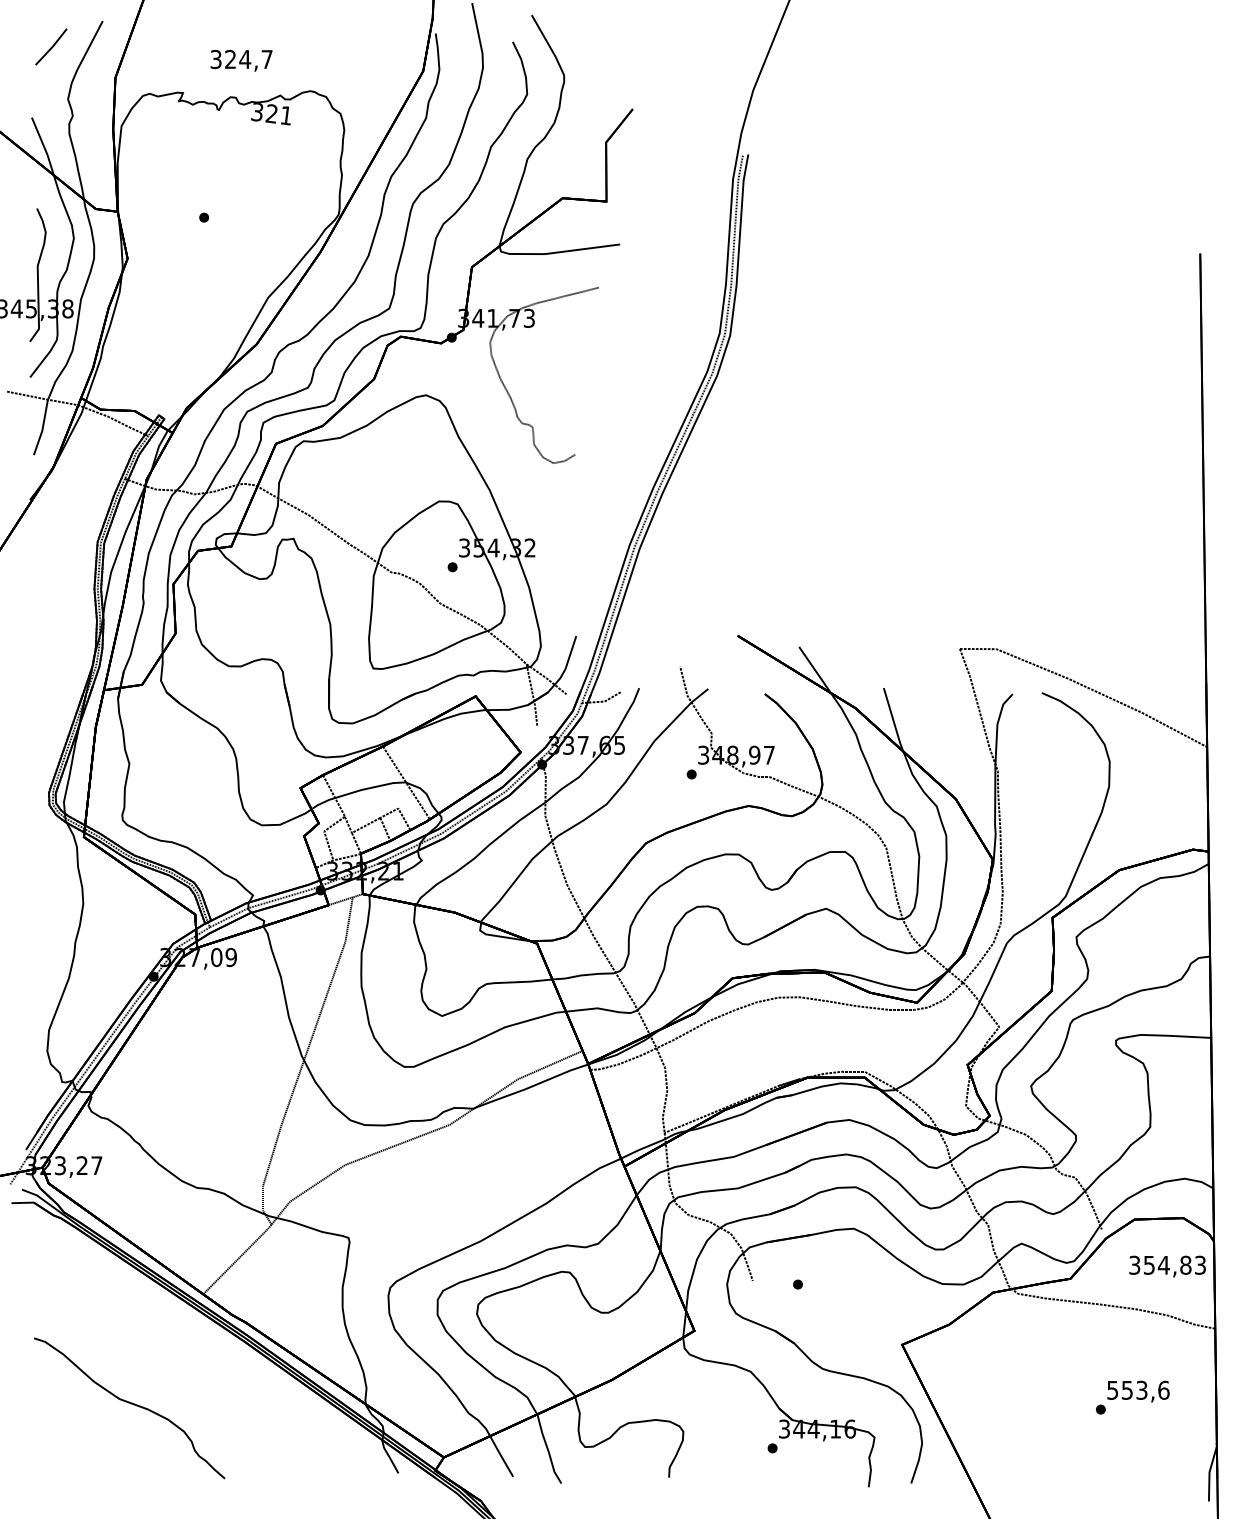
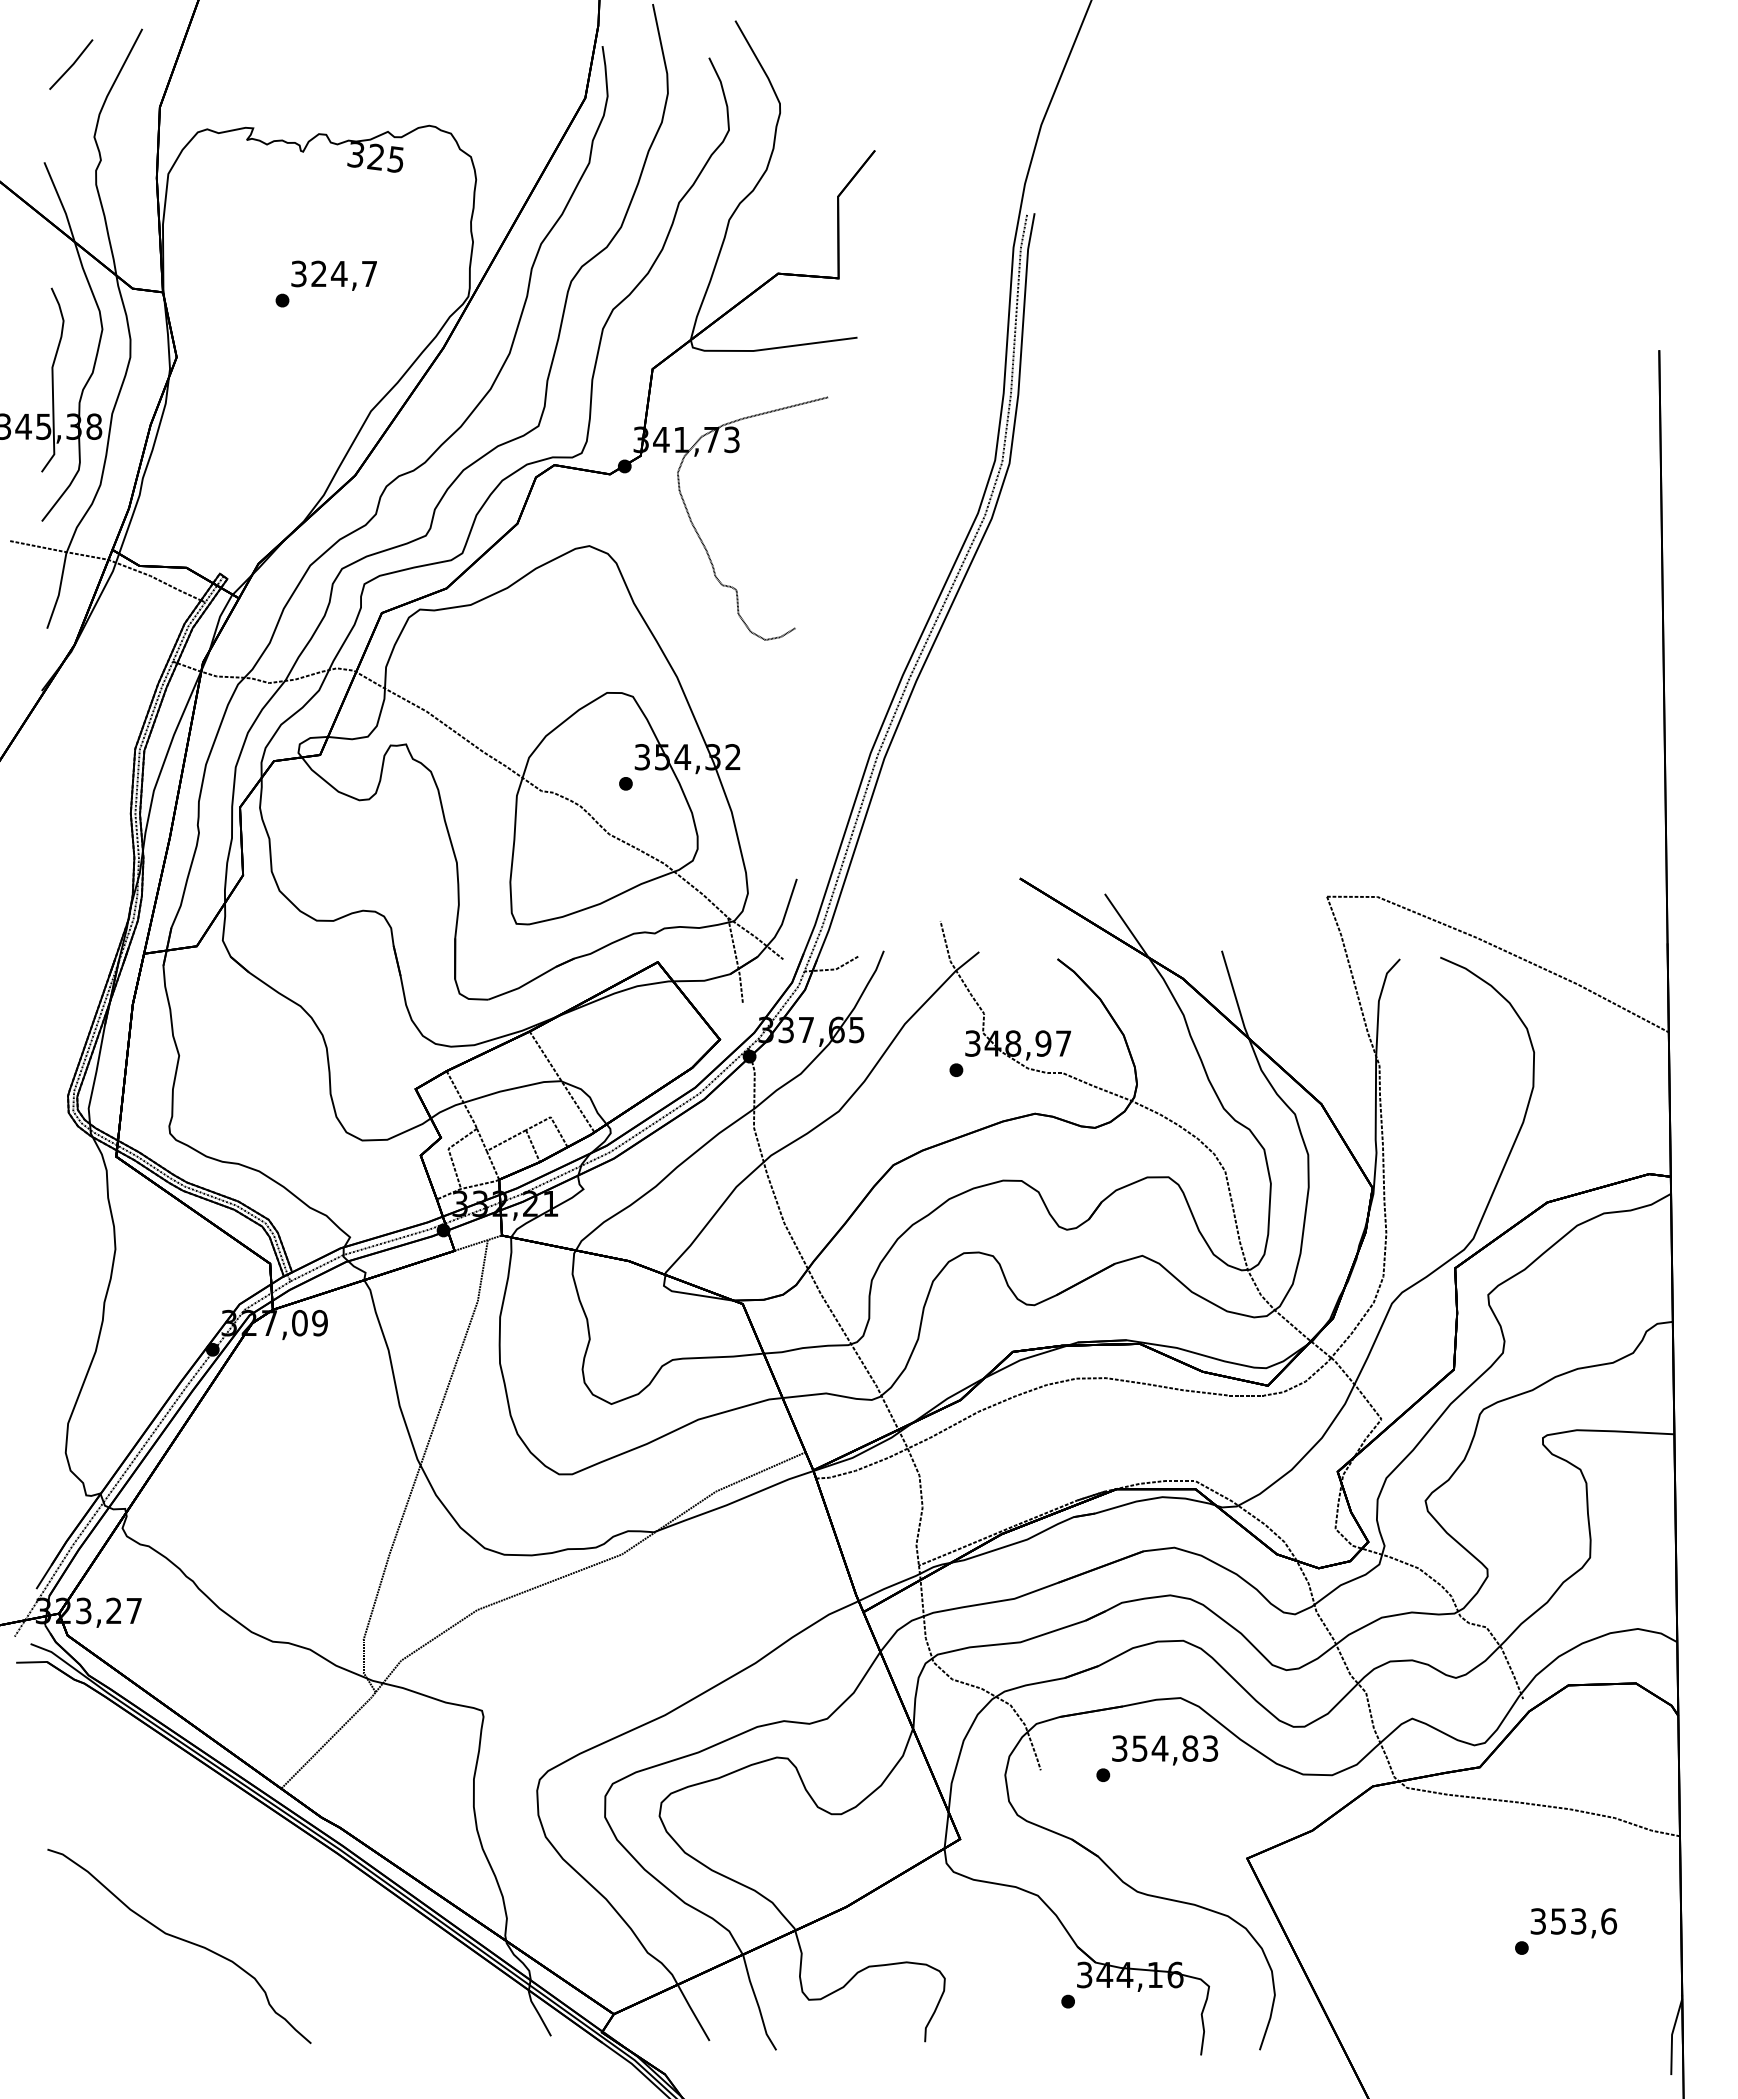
text: (241, 60) -> (333, 275), moved
text: (285, 115) -> (395, 159), 321 -> 325
text: (1167, 1266) -> (1165, 1750), moved
text: (1112, 1390) -> (1538, 1921), 553,6 -> 353,6

